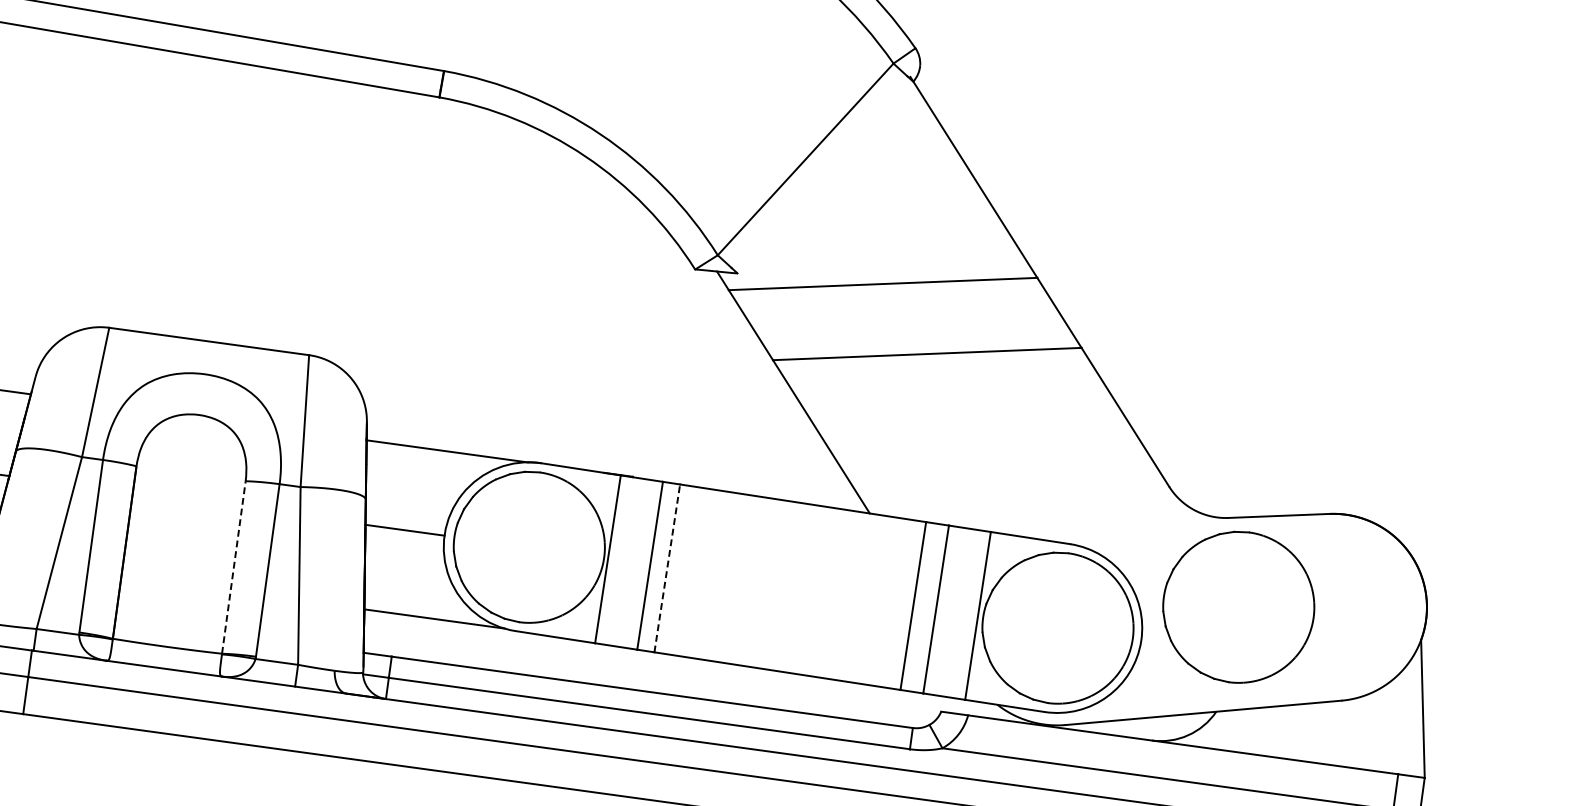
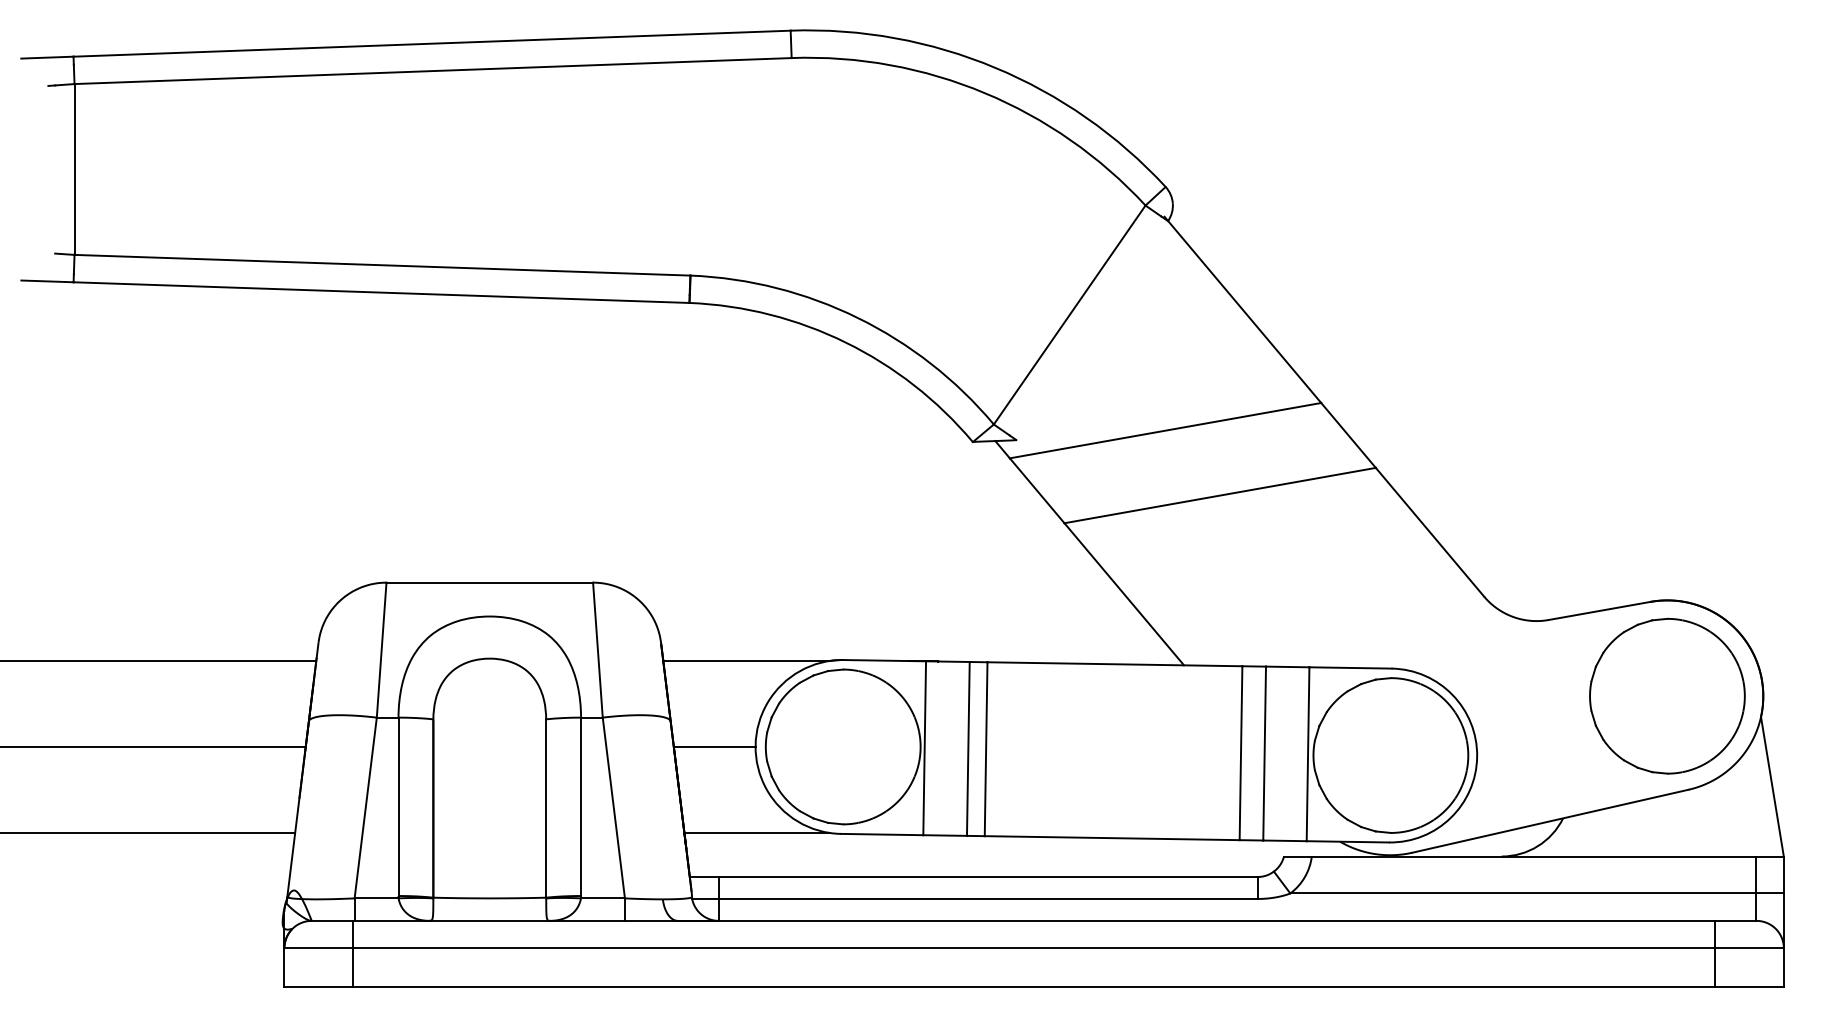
line: (234, 567) -> (546, 808), dashed -> solid
line: (667, 568) -> (986, 749), dashed -> solid
part: (1238, 606) -> (1667, 695), moved

